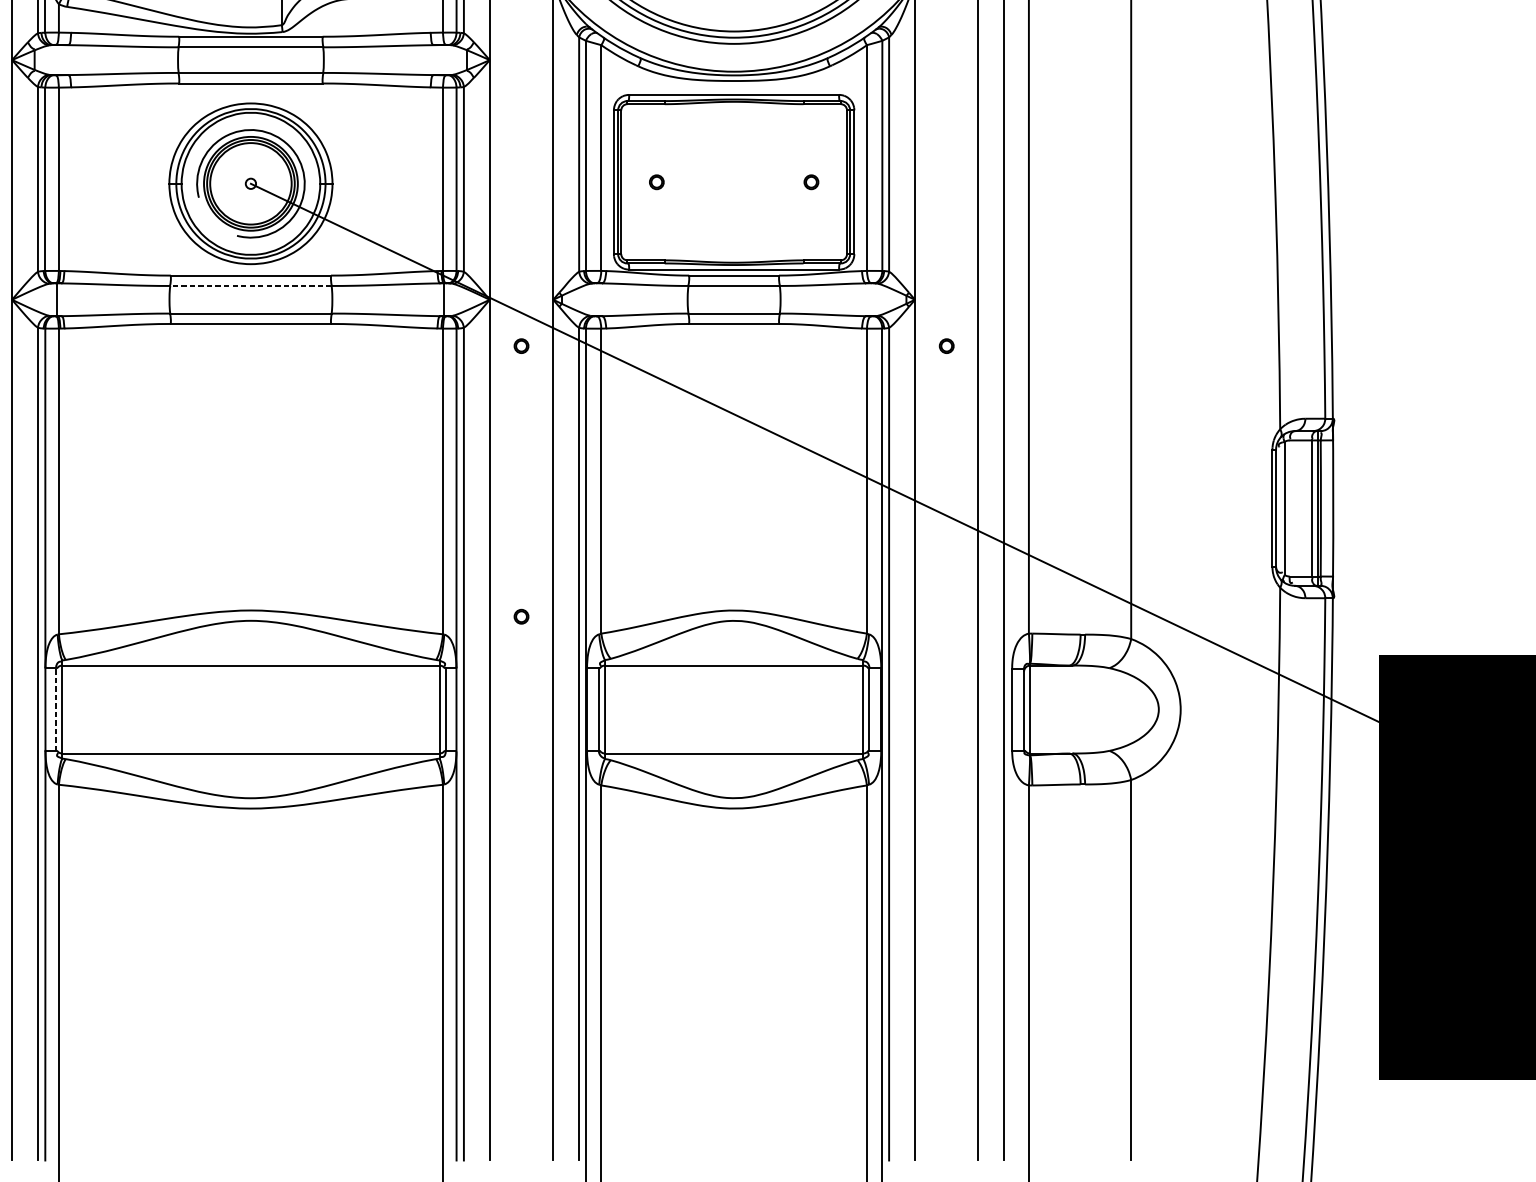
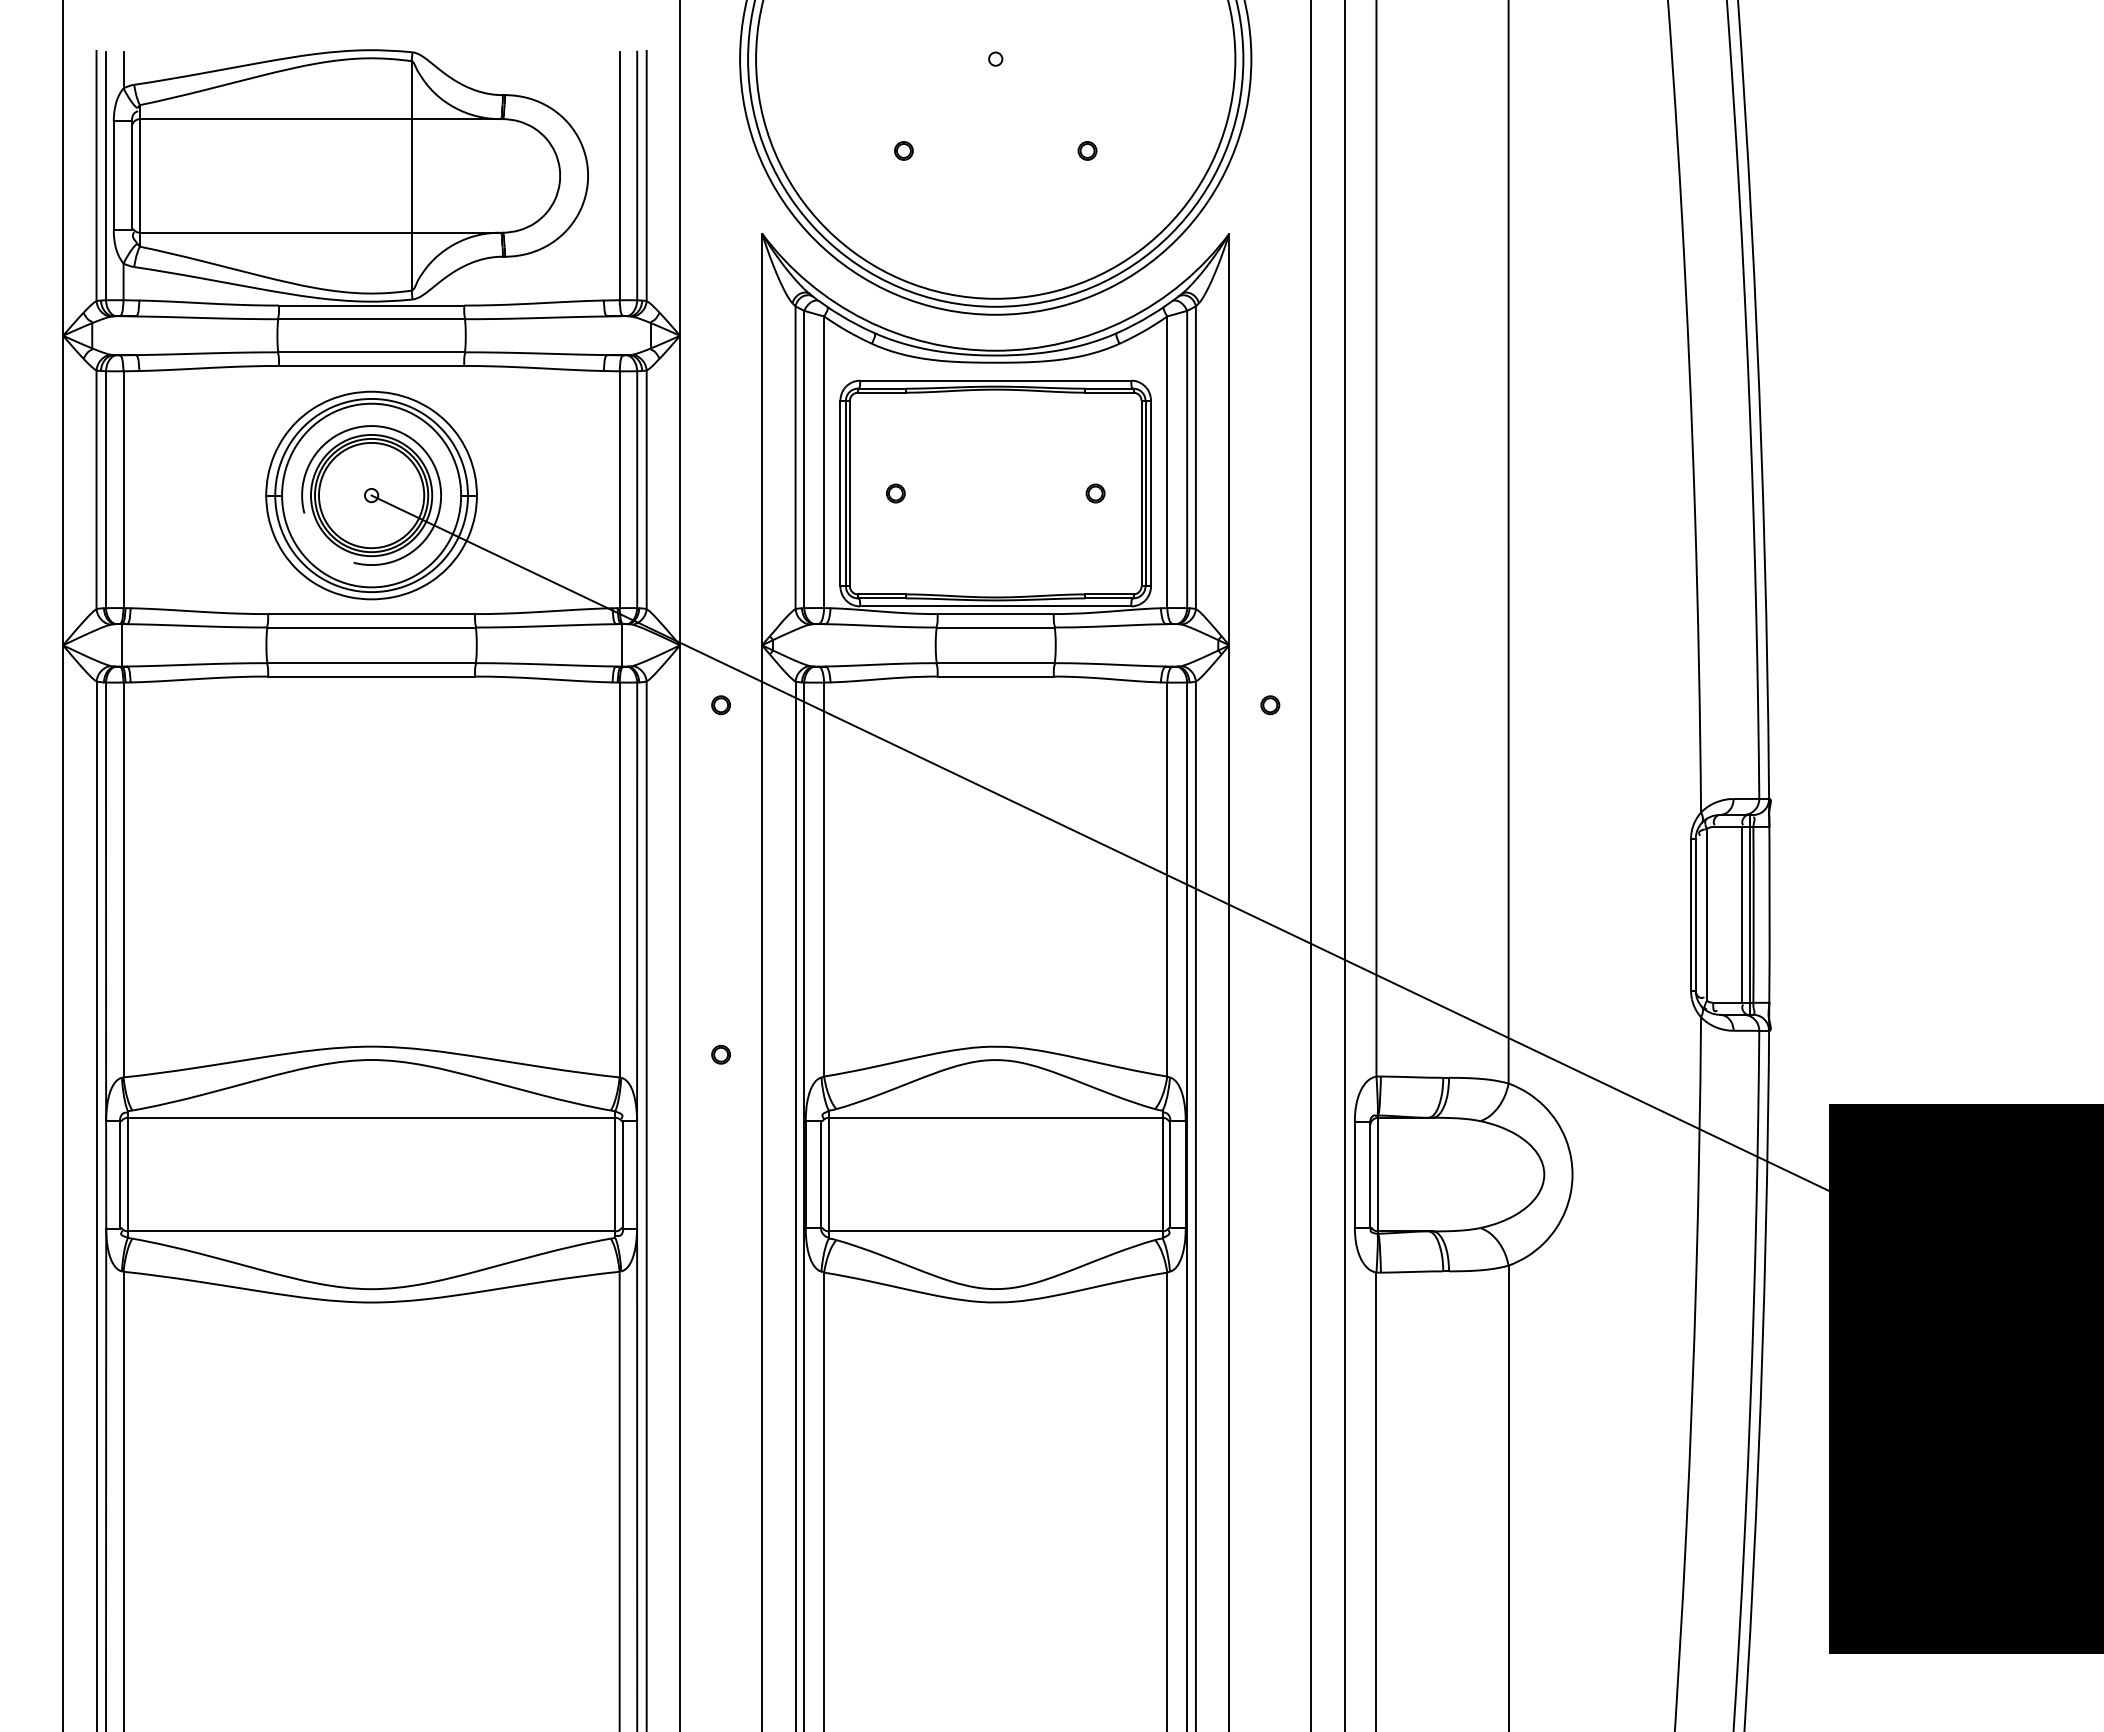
line: (250, 285) -> (371, 627), dashed -> solid
line: (55, 709) -> (119, 1174), dashed -> solid

